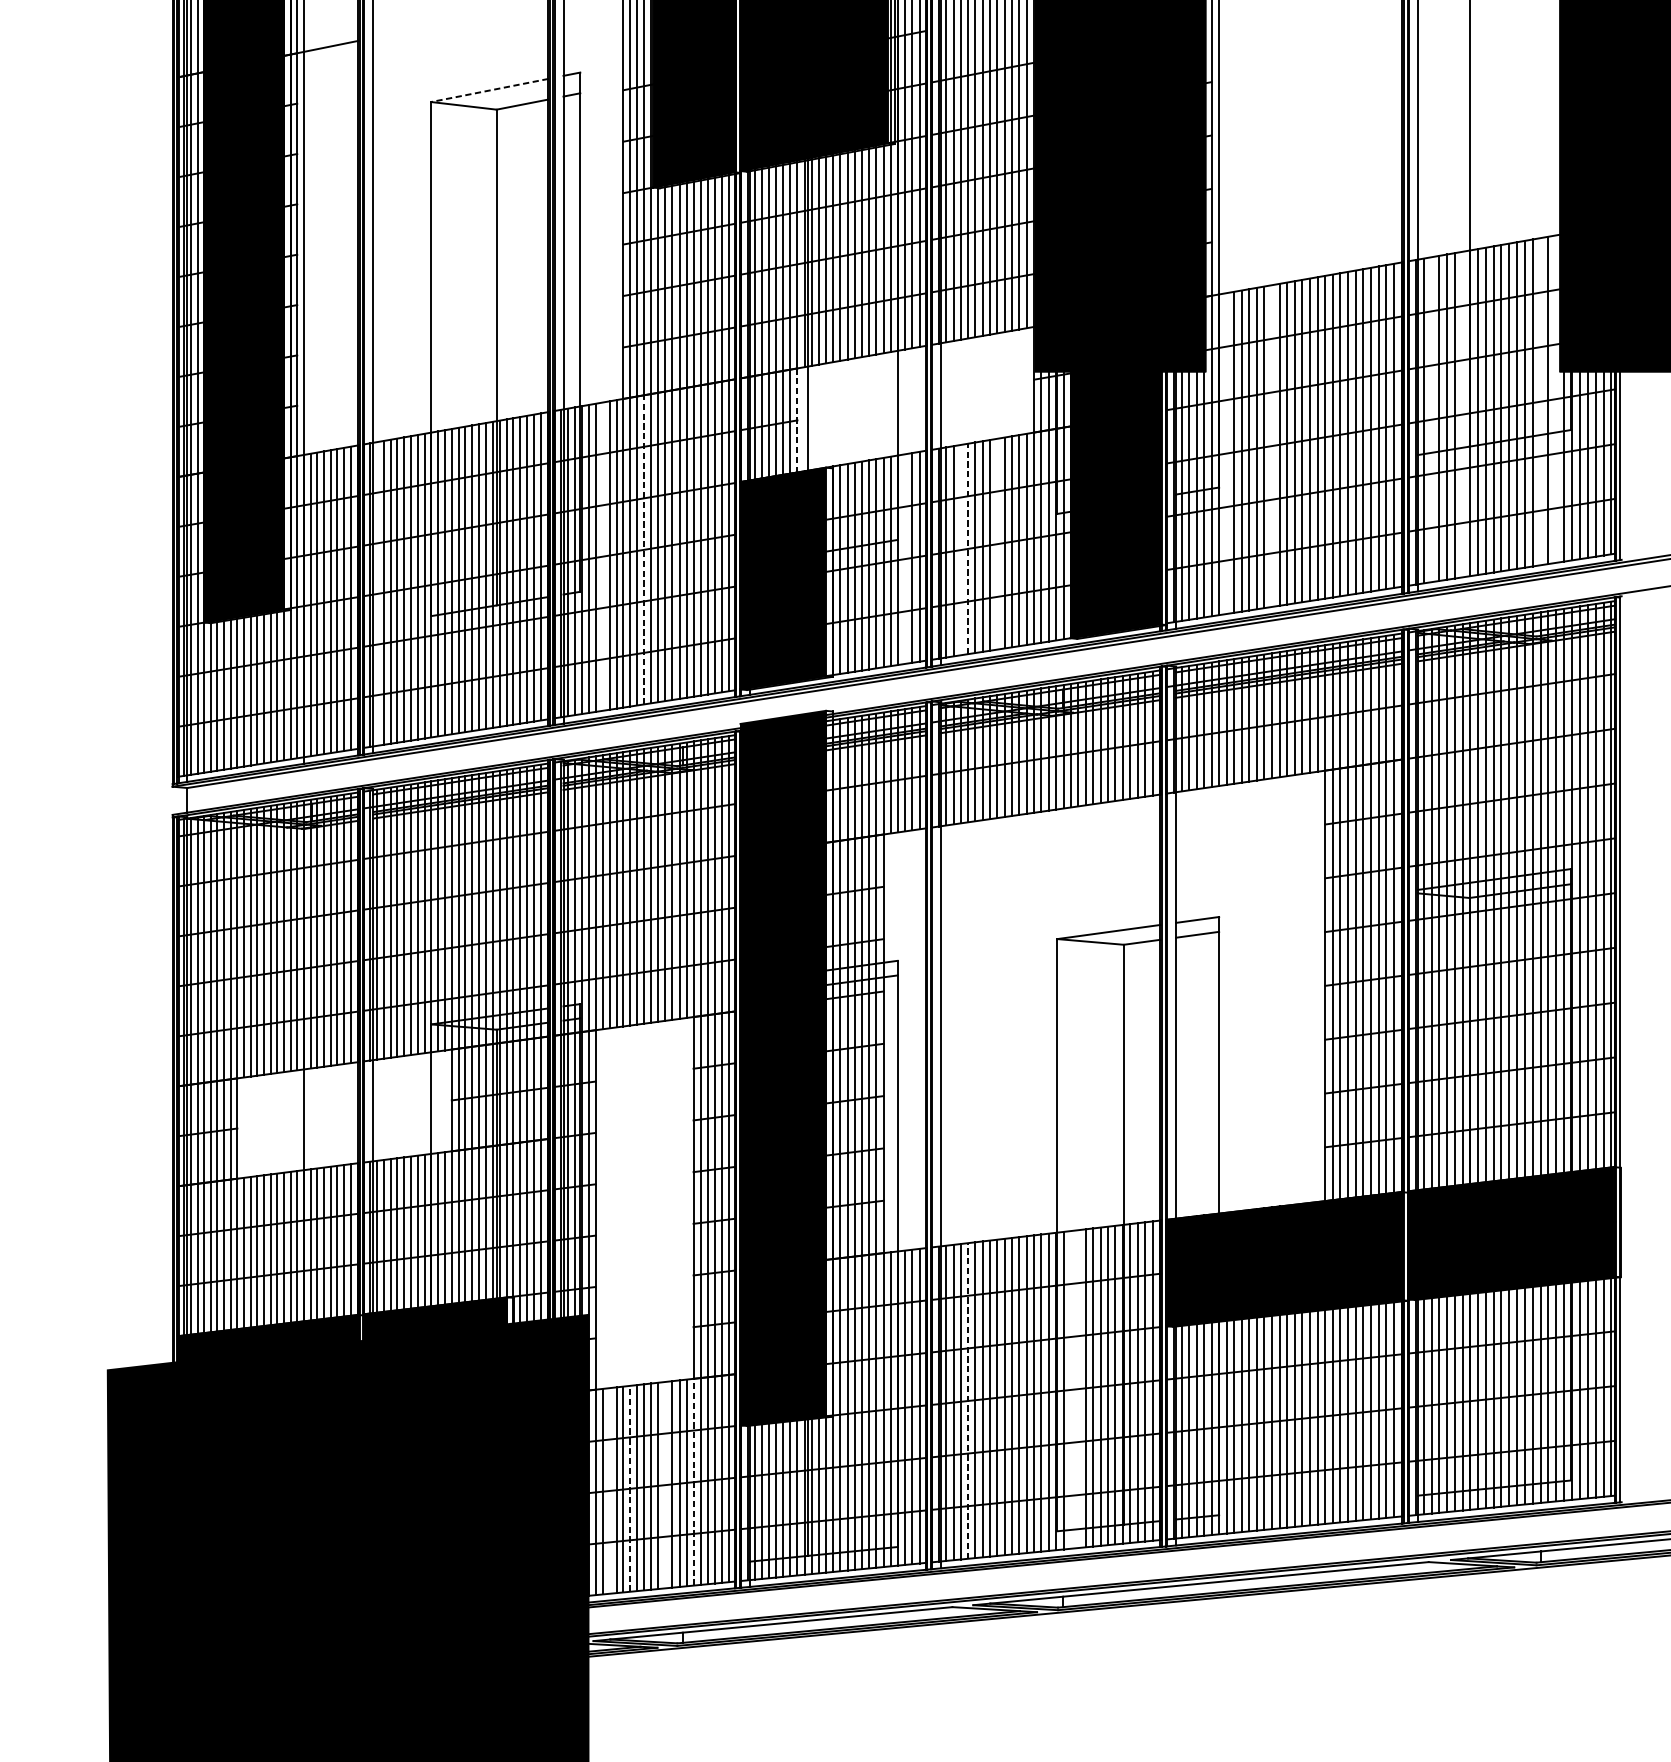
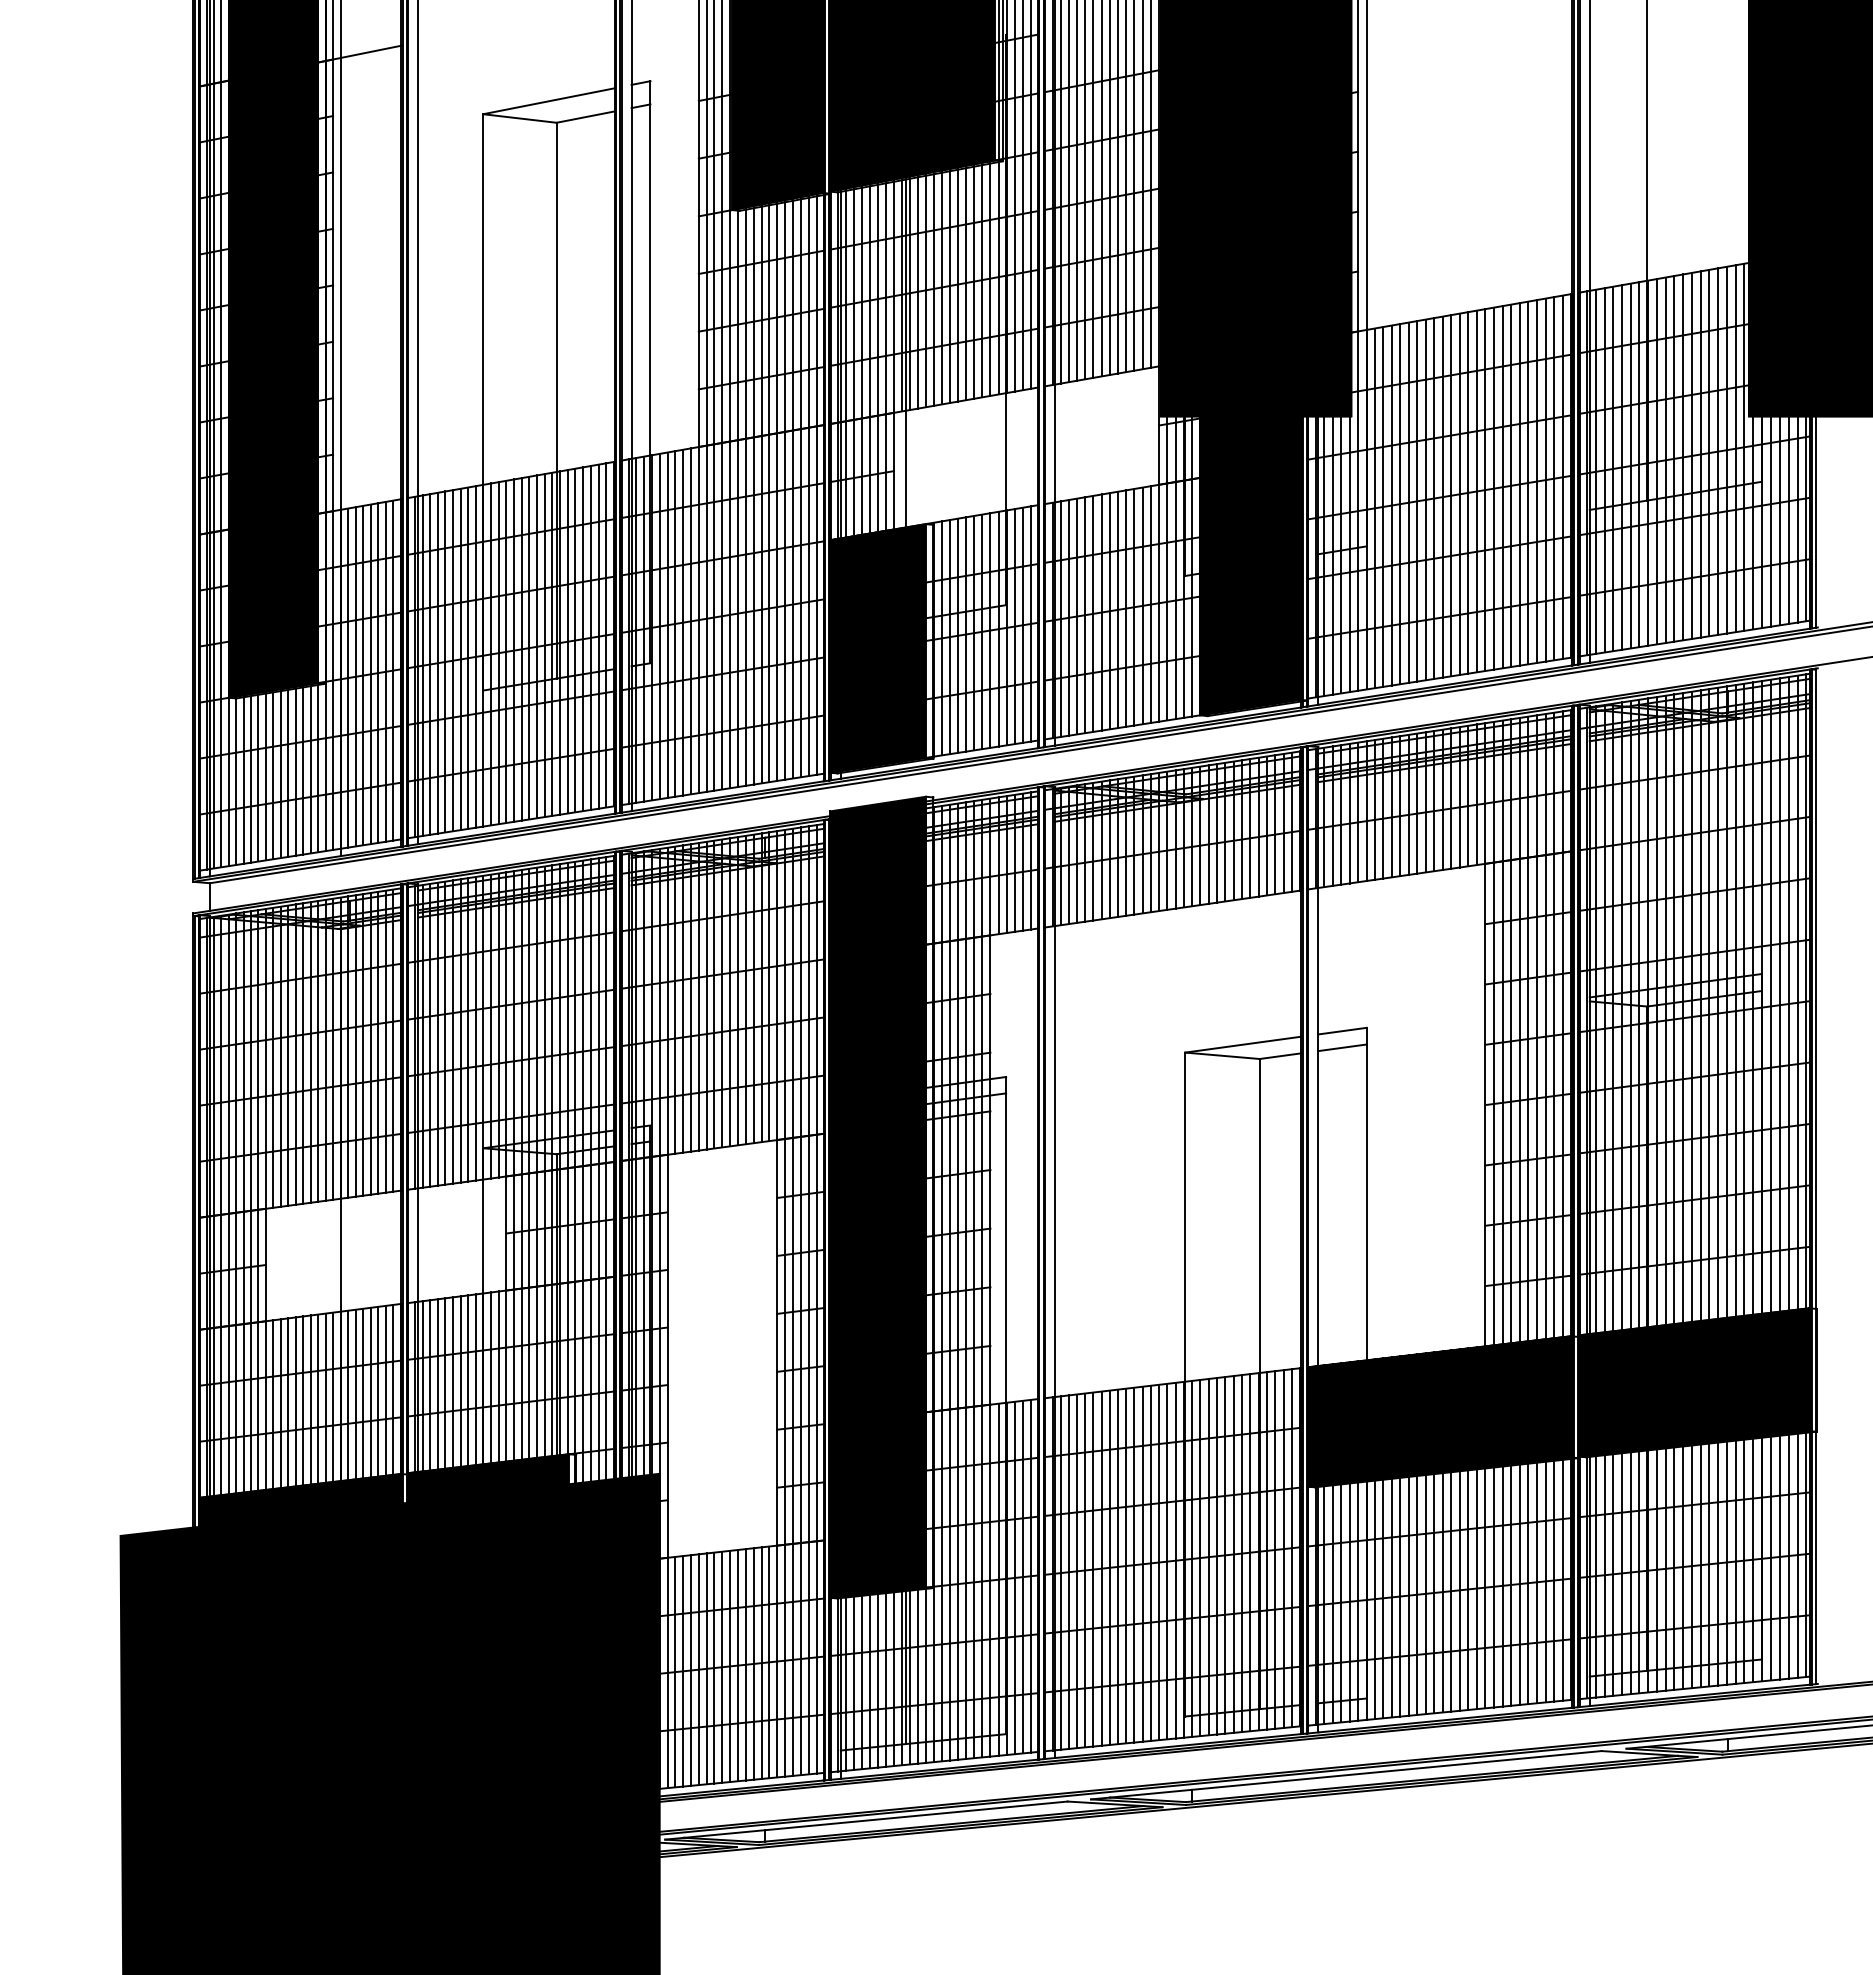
line: (489, 90) -> (548, 101), dashed -> solid
line: (1556, 398) -> (1744, 446), added
line: (1540, 401) -> (1726, 449), added
line: (1462, 414) -> (1639, 464), added
line: (1431, 419) -> (1604, 470), added
line: (797, 420) -> (893, 471), dashed -> solid
line: (1271, 445) -> (1425, 499), added
line: (1226, 453) -> (1374, 508), added
line: (996, 543) -> (1117, 609), added
line: (644, 549) -> (722, 615), dashed -> solid
line: (968, 549) -> (1085, 615), dashed -> solid
line: (960, 550) -> (1076, 616), added
line: (602, 556) -> (675, 623), added
line: (905, 558) -> (1014, 626), added
line: (377, 593) -> (422, 665), added
line: (1078, 1388) -> (1208, 1556), added
line: (1070, 1389) -> (1200, 1557), added
line: (968, 1401) -> (1085, 1570), dashed -> solid
line: (693, 1482) -> (777, 1661), dashed -> solid
line: (665, 1484) -> (745, 1664), added
line: (630, 1488) -> (706, 1668), dashed -> solid
line: (609, 1491) -> (683, 1671), added

